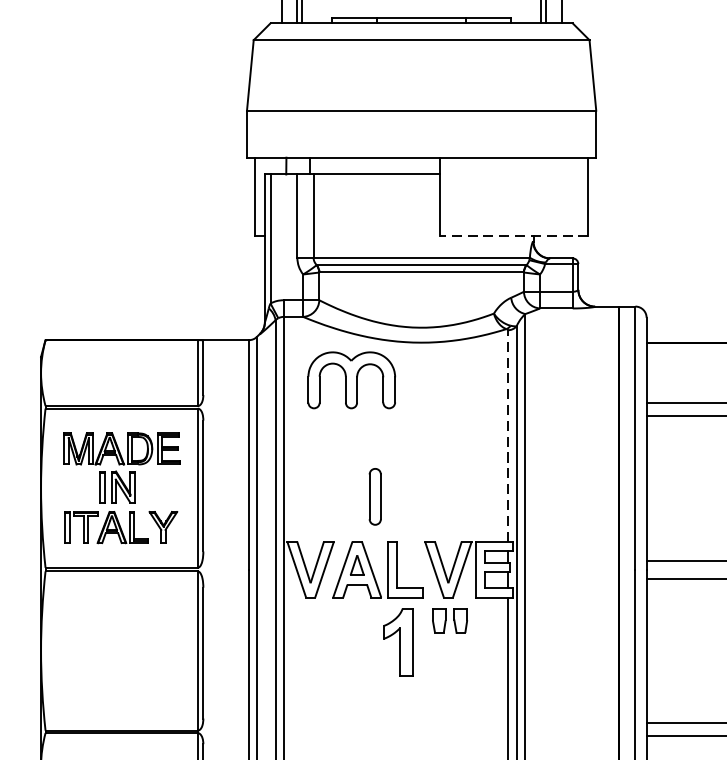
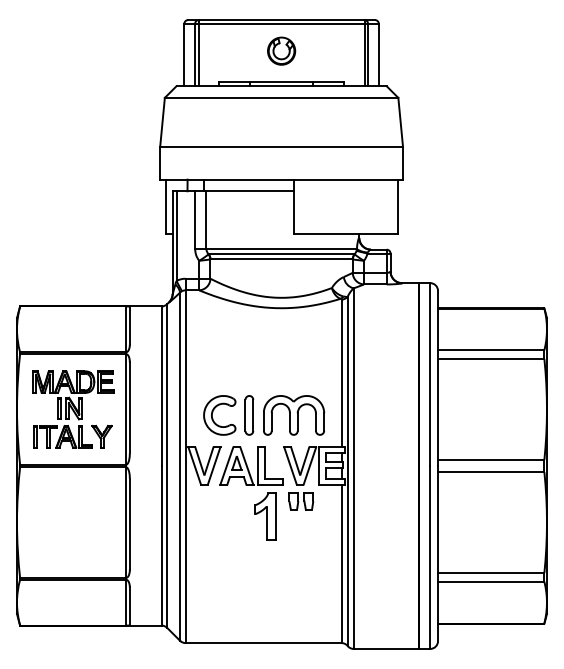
line: (513, 236) -> (345, 234), dashed -> solid
part: (352, 380) -> (294, 415), moved
line: (507, 435) -> (341, 372), dashed -> solid
part: (323, 492) -> (213, 412), added

